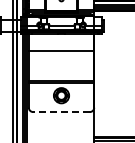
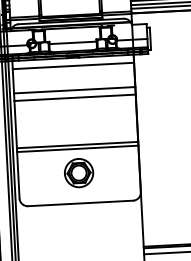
line: (61, 37) -> (73, 65), added
line: (61, 55) -> (75, 98), added
line: (61, 112) -> (80, 204), dashed -> solid

